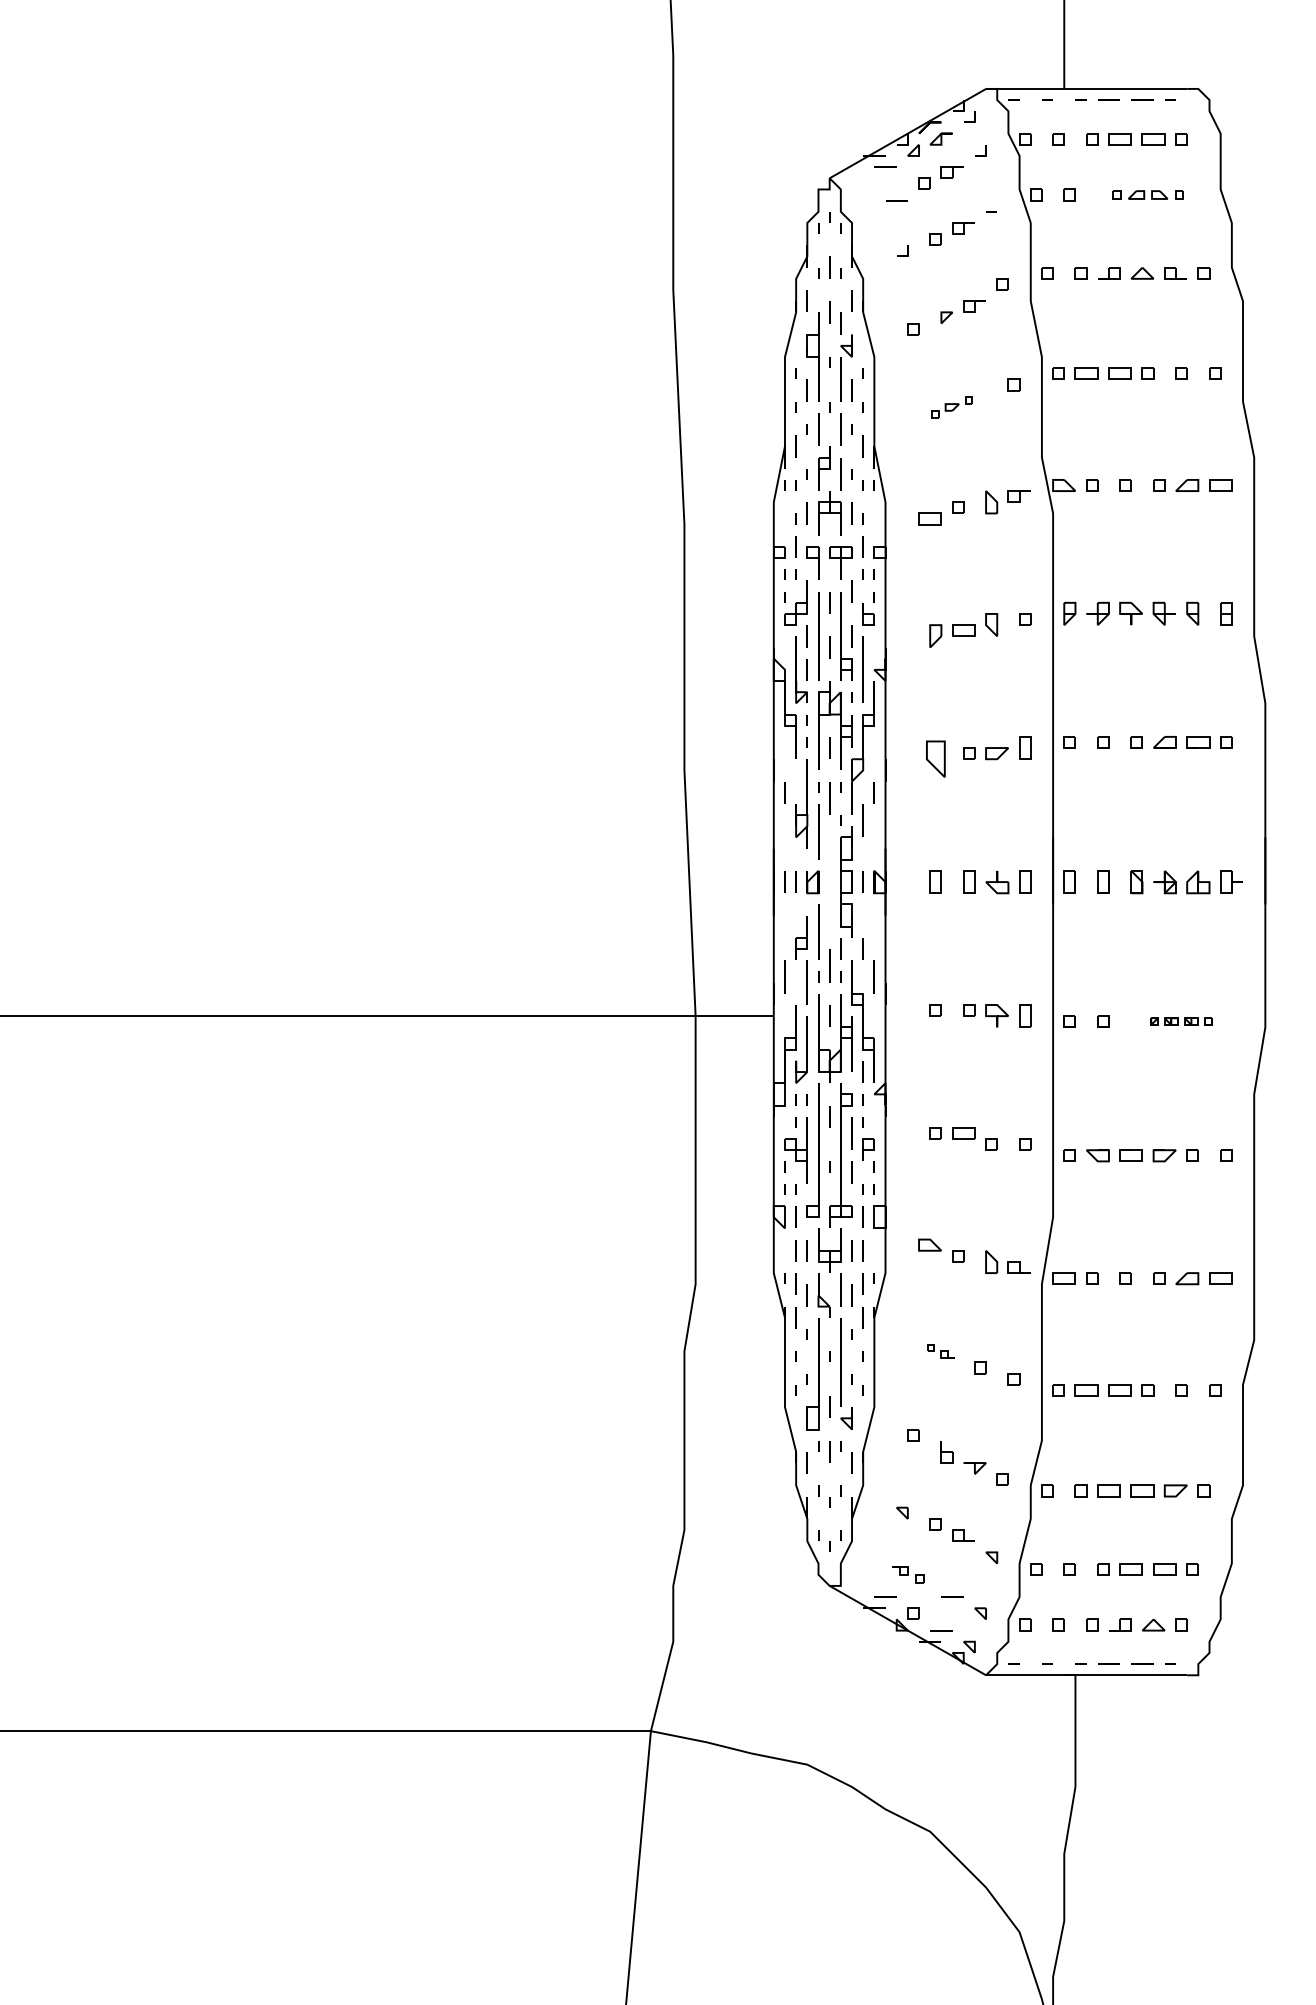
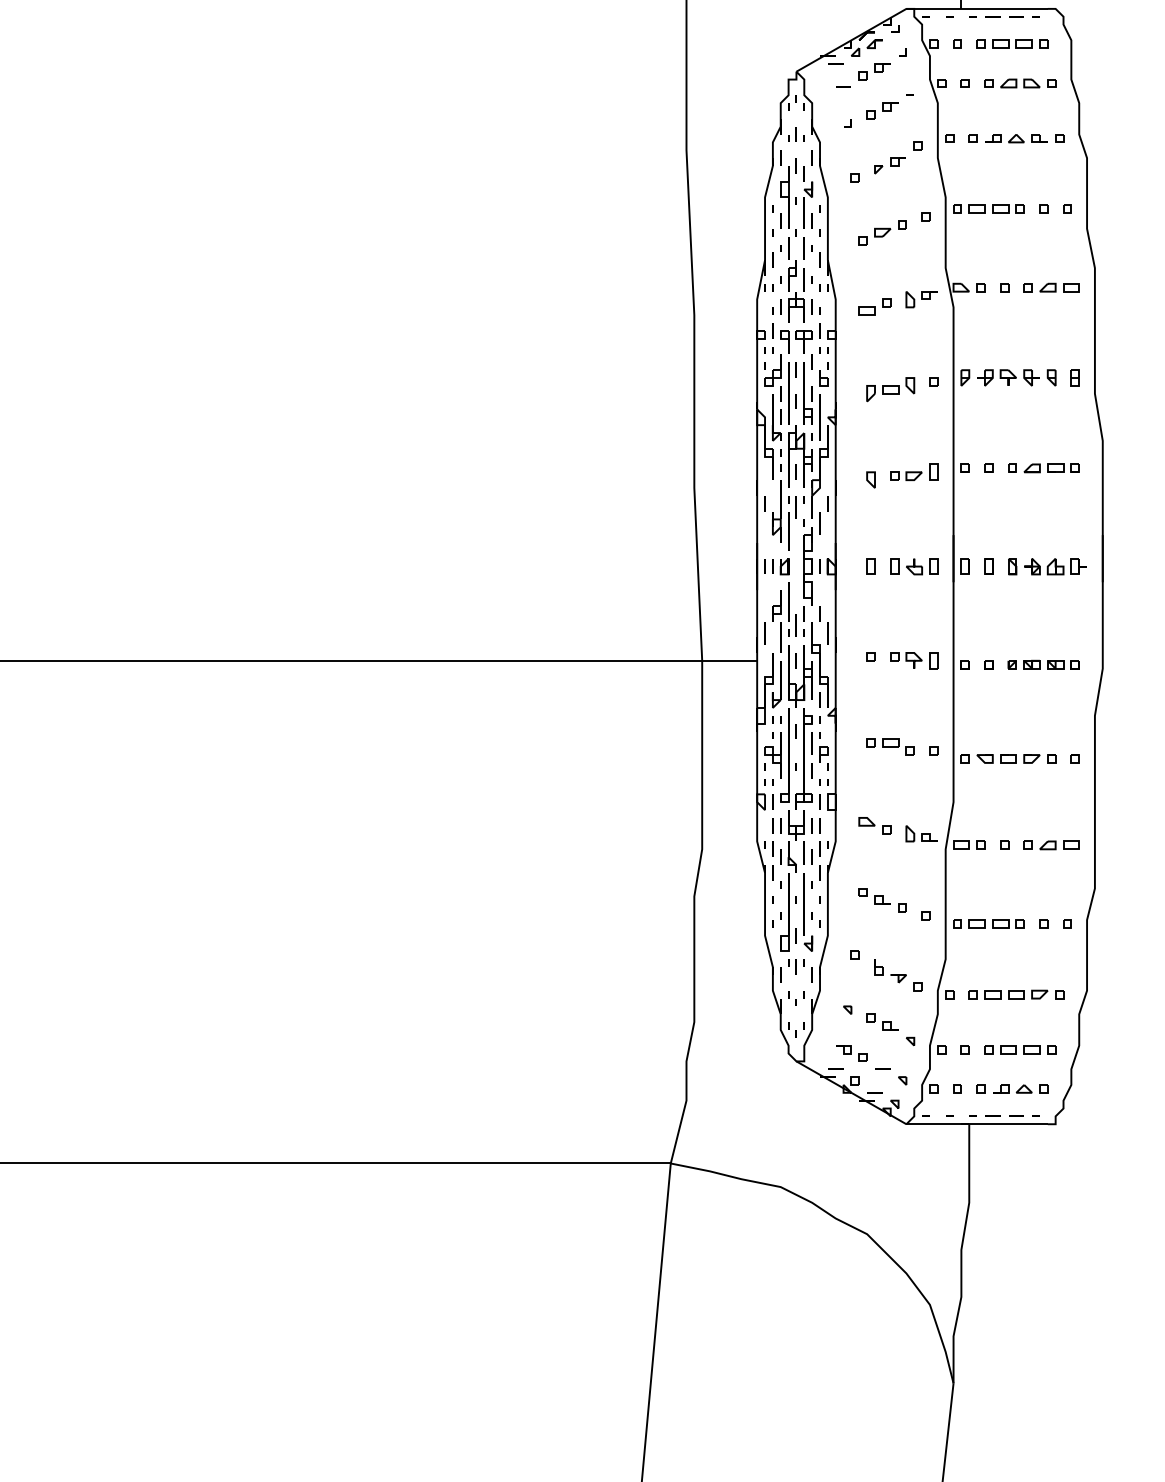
part: (1148, 195) -> (1020, 83), size x1.43
part: (952, 406) -> (882, 232), size x1.67
part: (934, 758) -> (870, 479), size x0.62
part: (1181, 1021) -> (1043, 664), size x1.67
part: (940, 1351) -> (874, 896), size x1.67
part: (907, 1574) -> (851, 1053), size x1.43

